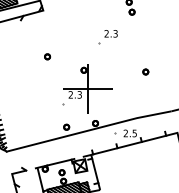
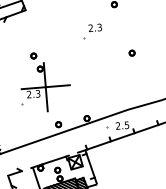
part: (145, 71) -> (131, 52), moved
part: (87, 88) -> (45, 86), moved

